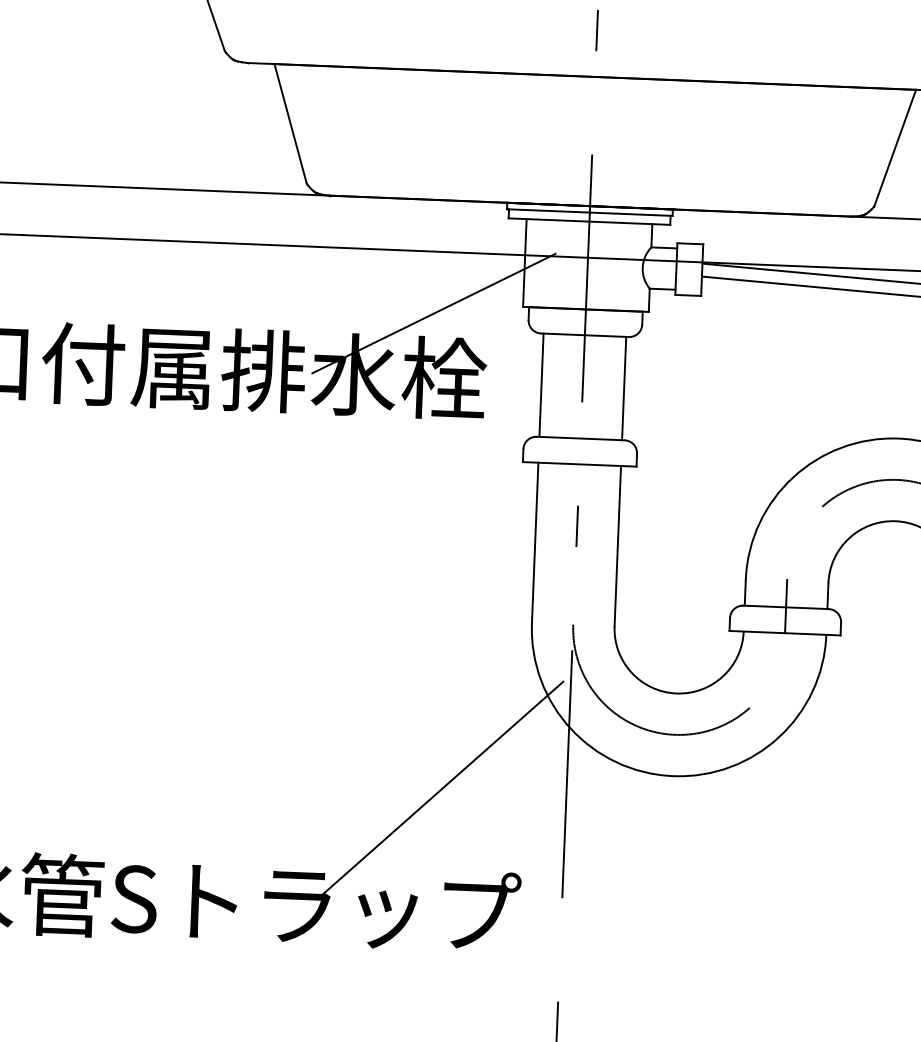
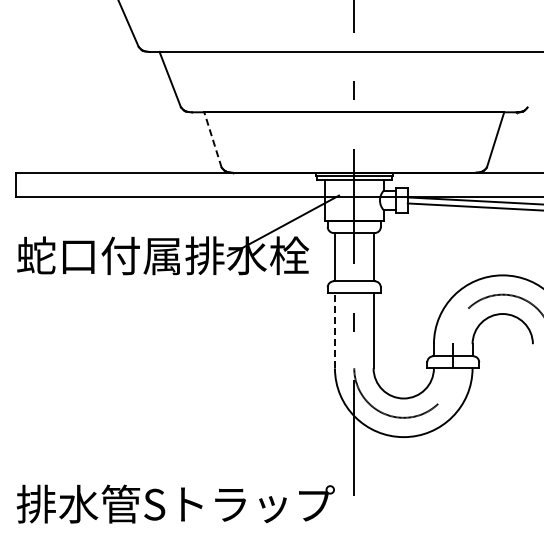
line: (289, 122) -> (212, 139), solid -> dashed
line: (534, 542) -> (334, 330), solid -> dashed
line: (440, 788) -> (295, 447), removed

